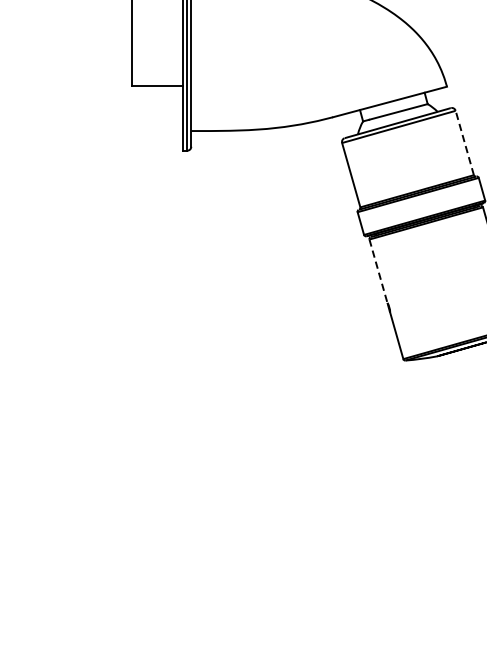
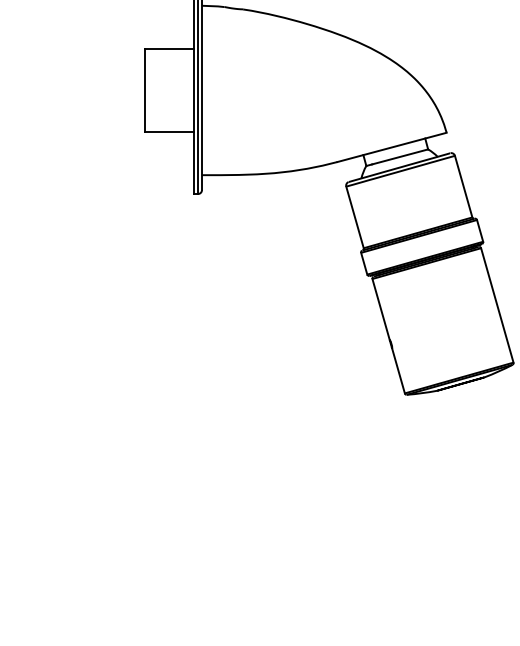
line: (464, 142) -> (463, 186), dashed -> solid
line: (378, 272) -> (381, 310), dashed -> solid

